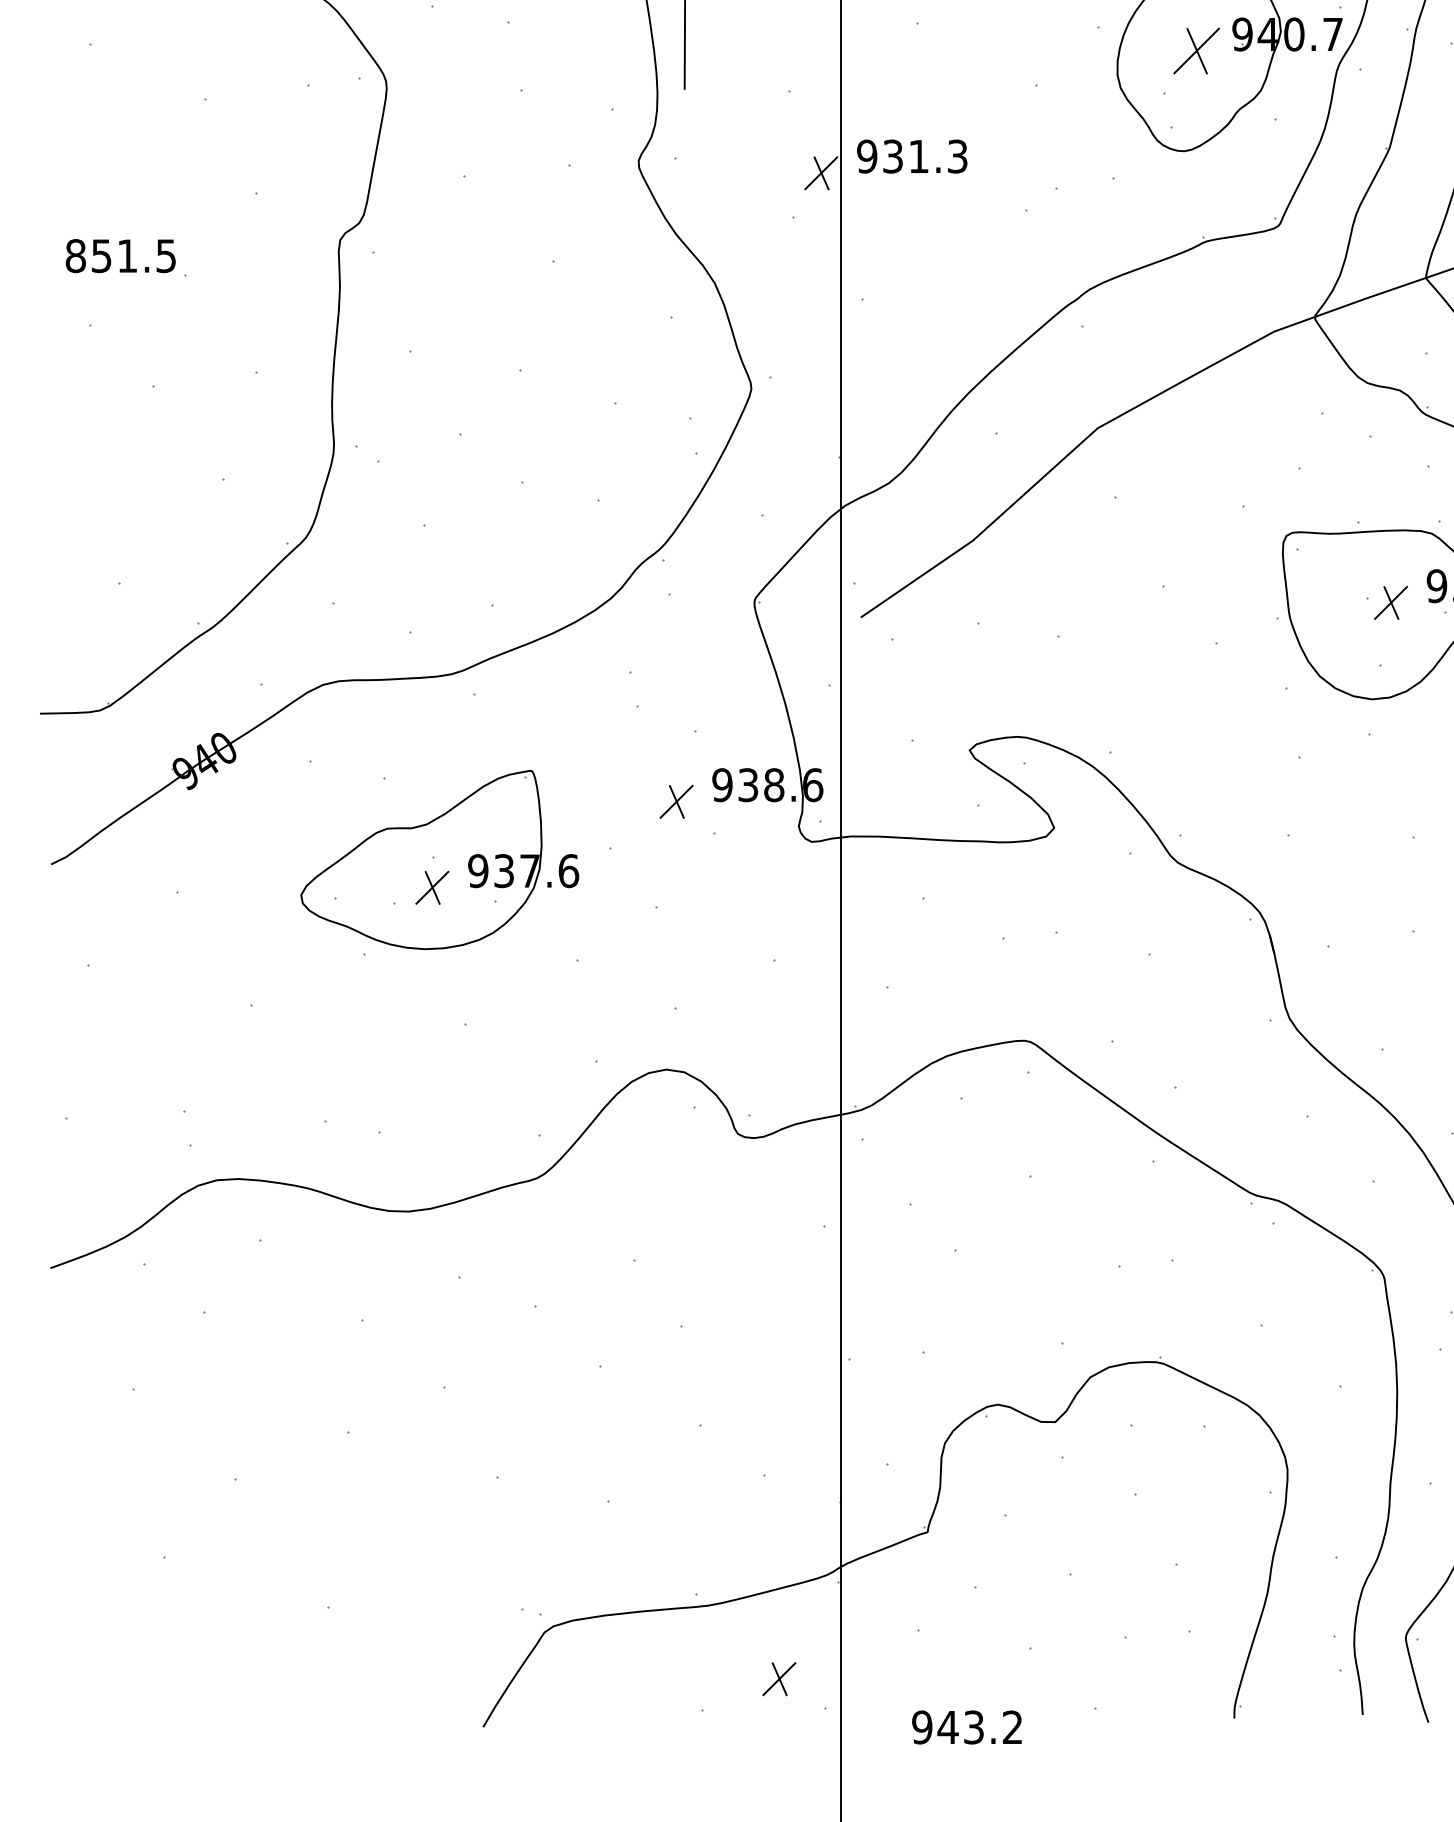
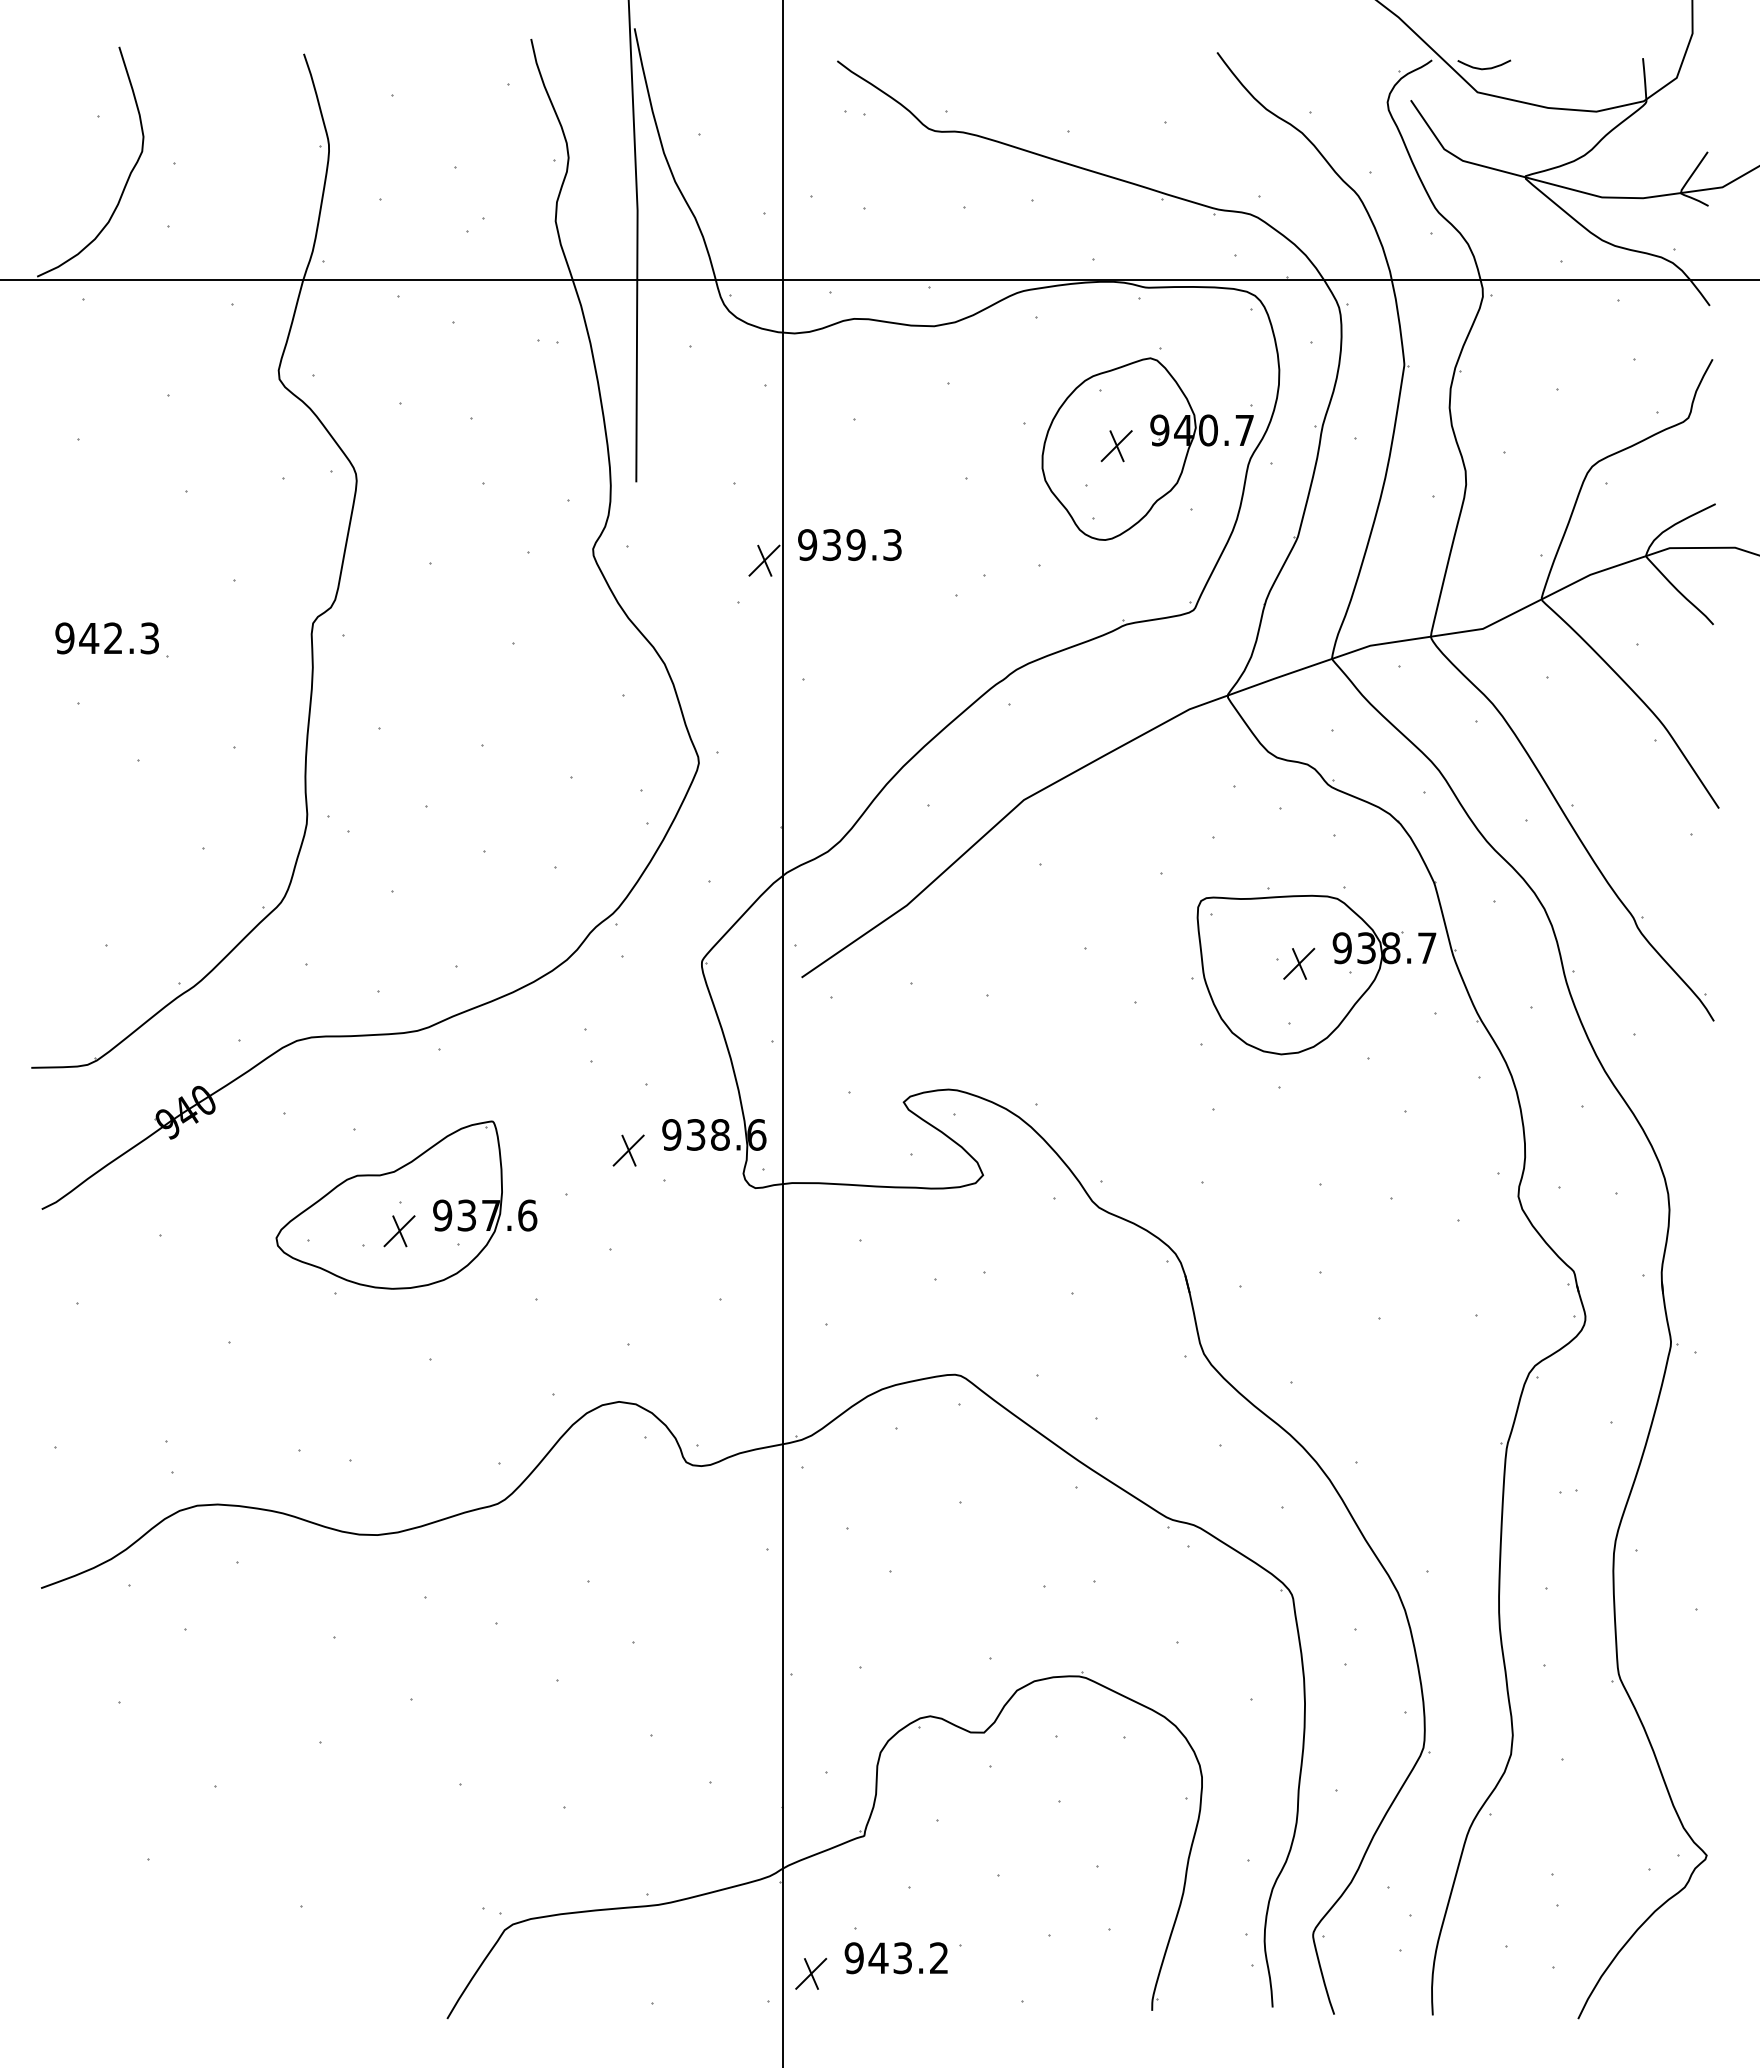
part: (1196, 51) -> (1116, 446), size x0.71
text: (918, 156) -> (855, 544), 931.3 -> 939.3
text: (120, 256) -> (106, 638), 851.5 -> 942.3
part: (779, 1678) -> (811, 1973), moved
text: (966, 1727) -> (895, 1958), moved

